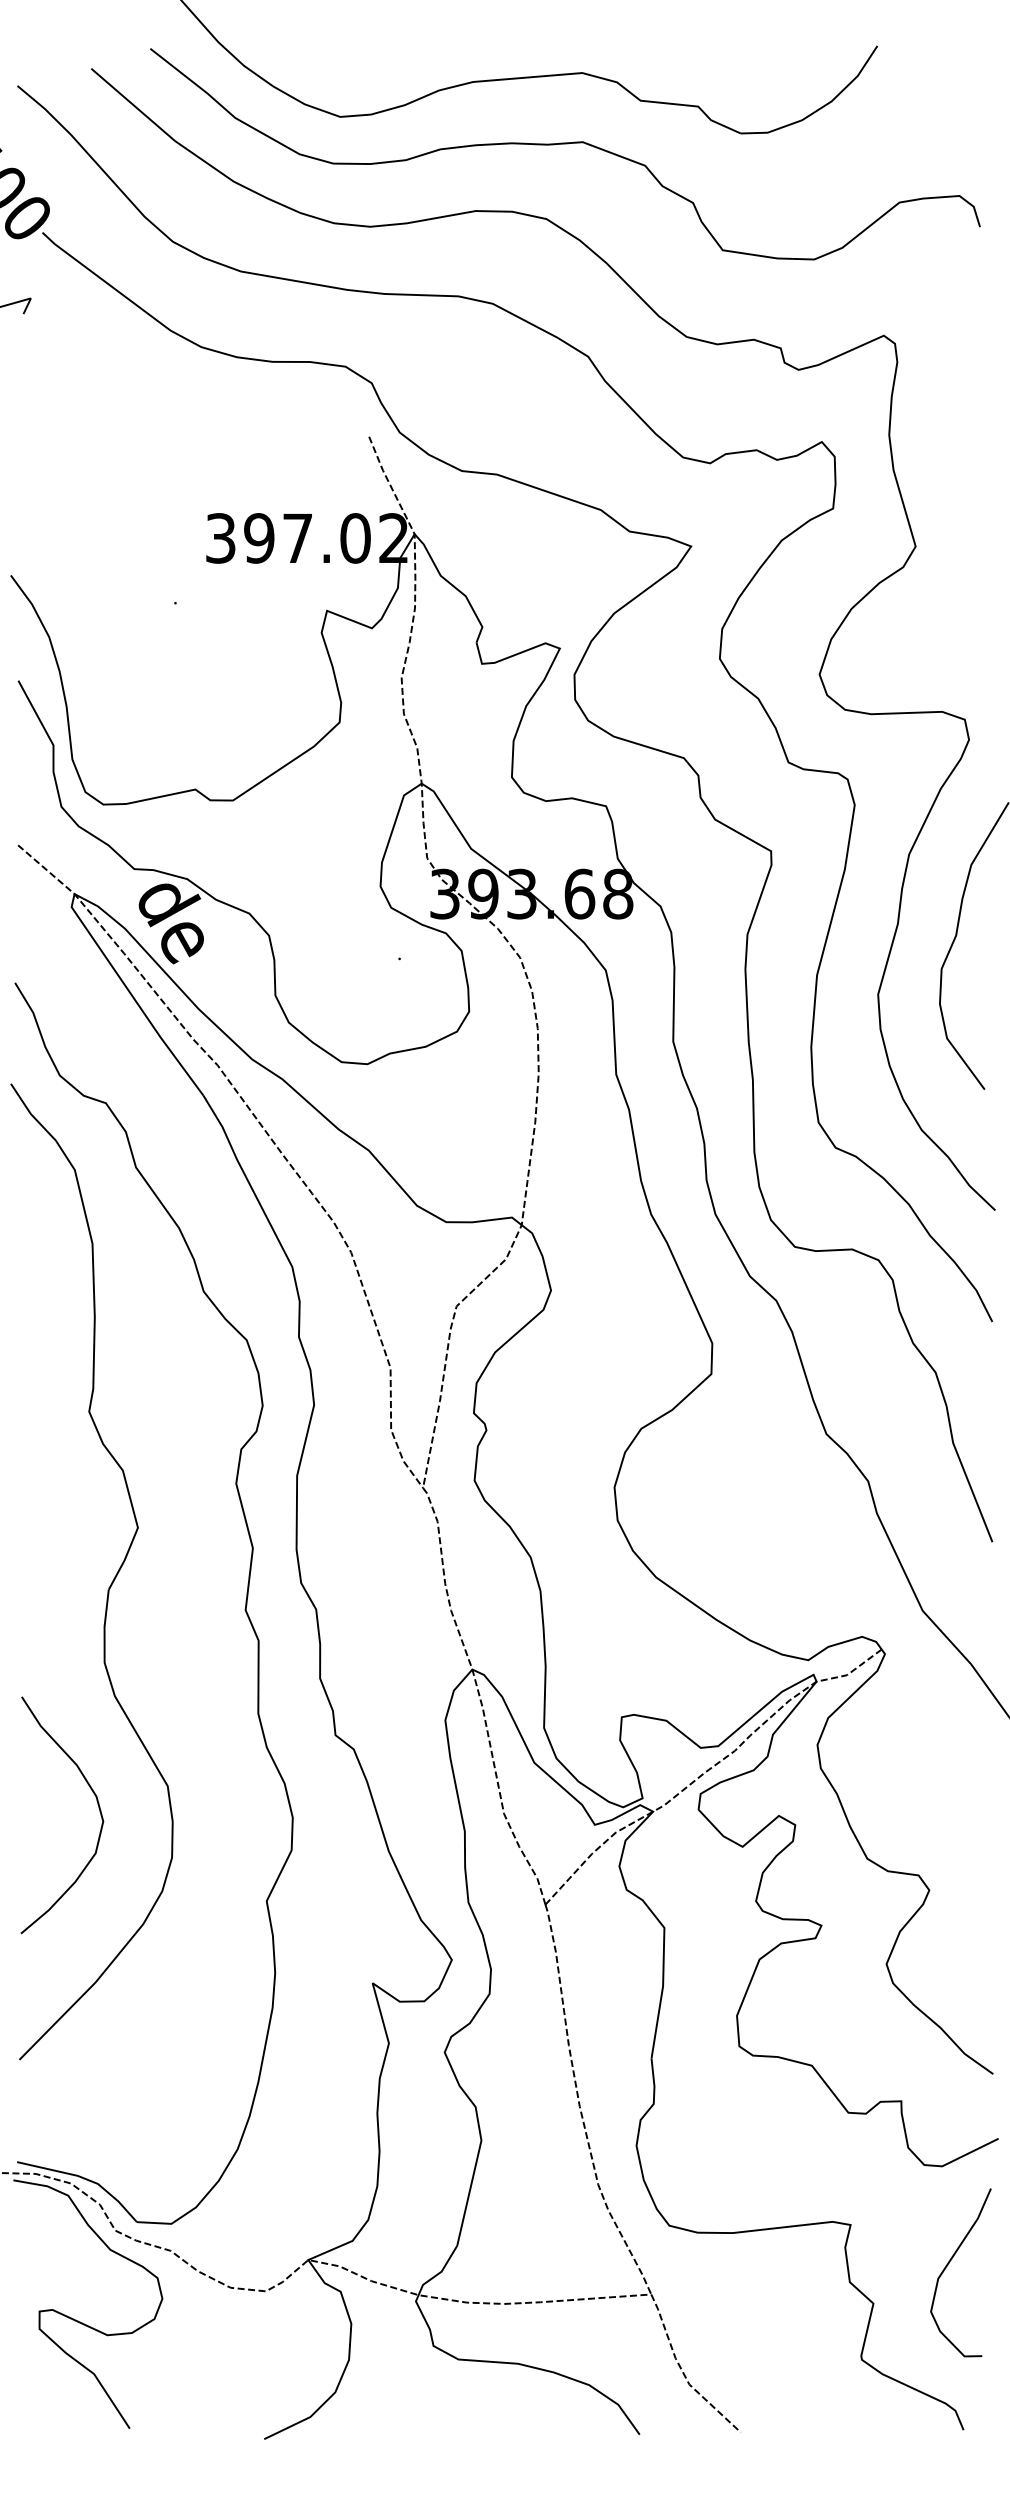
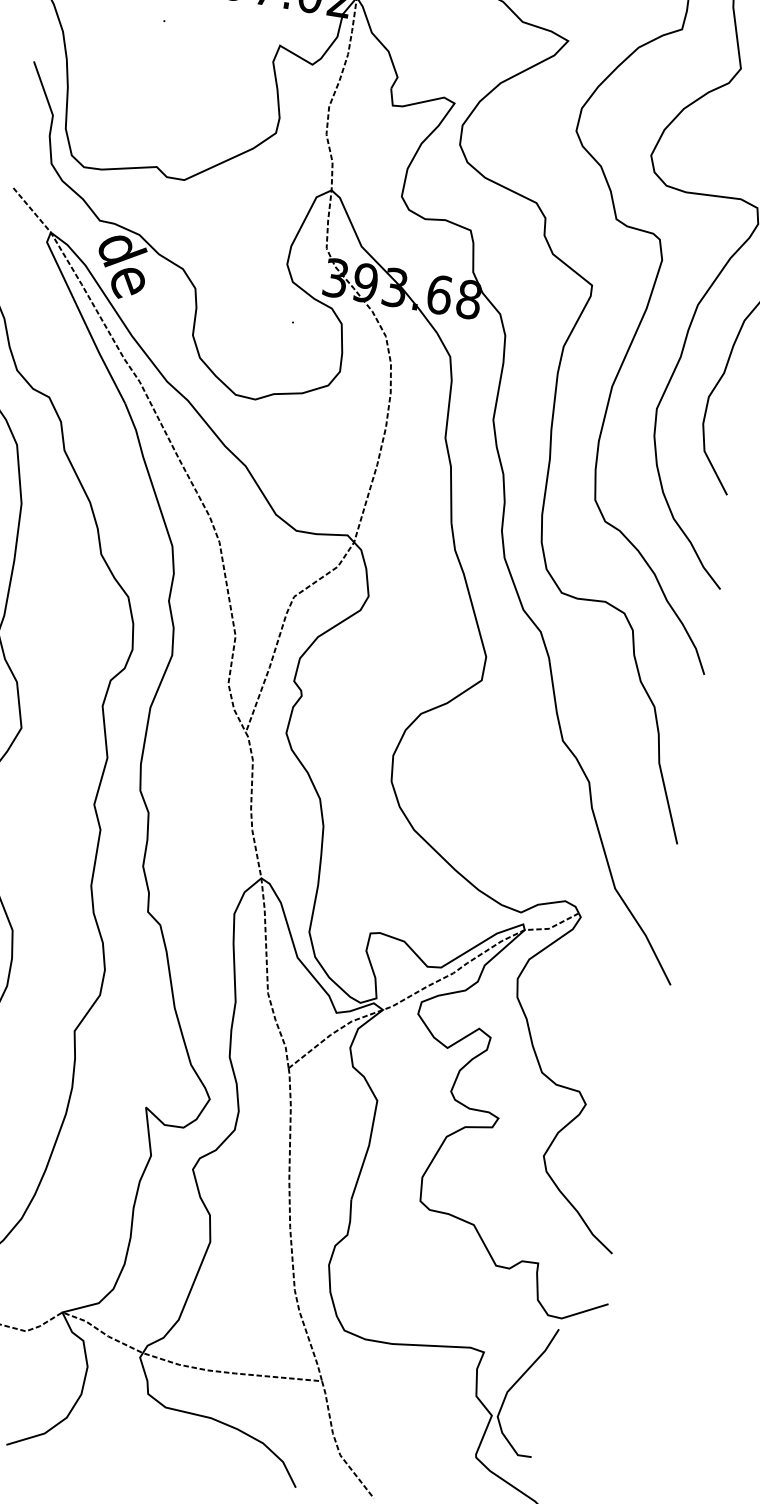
curve: (948, 2265) -> (516, 1383), moved

